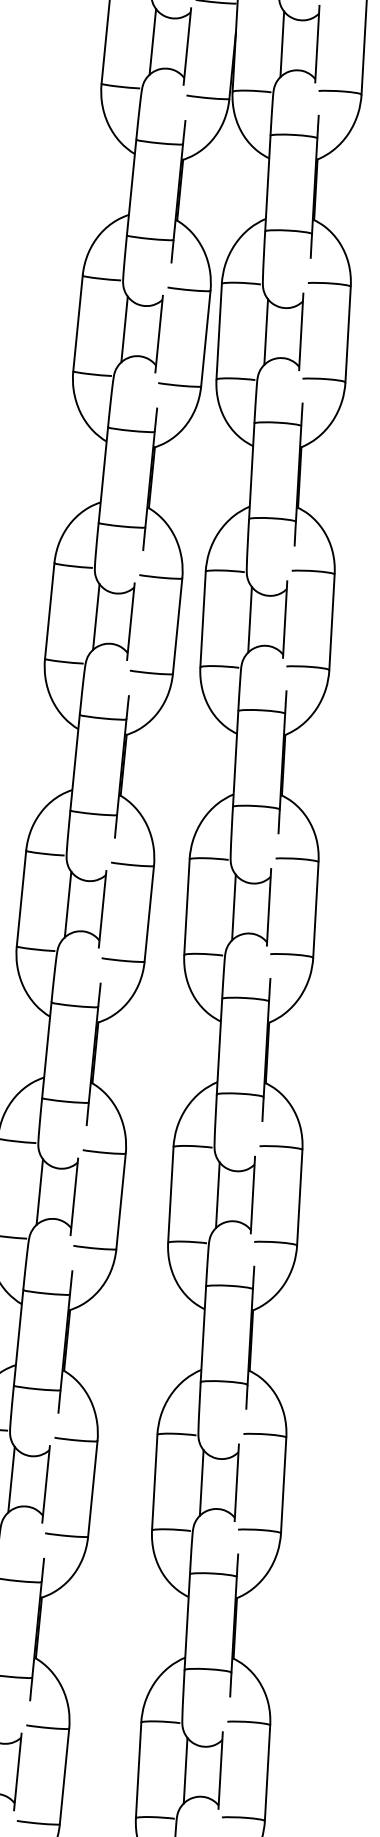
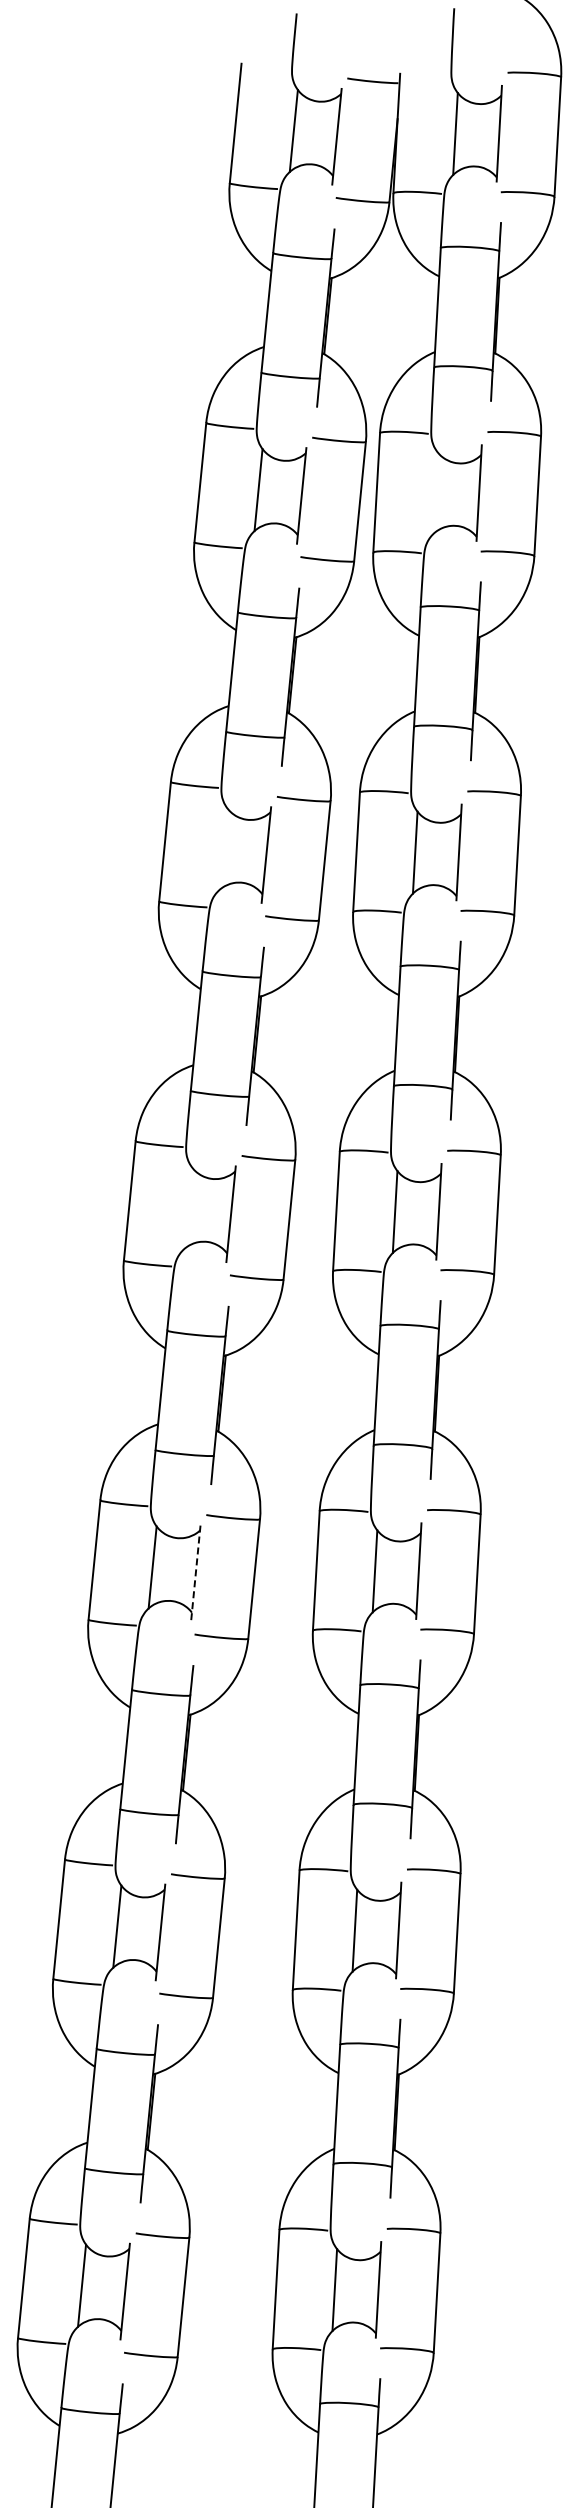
line: (266, 332) -> (435, 493), removed
line: (96, 617) -> (223, 849), removed
line: (67, 904) -> (187, 1208), removed
line: (74, 1196) -> (195, 1573), solid -> dashed

